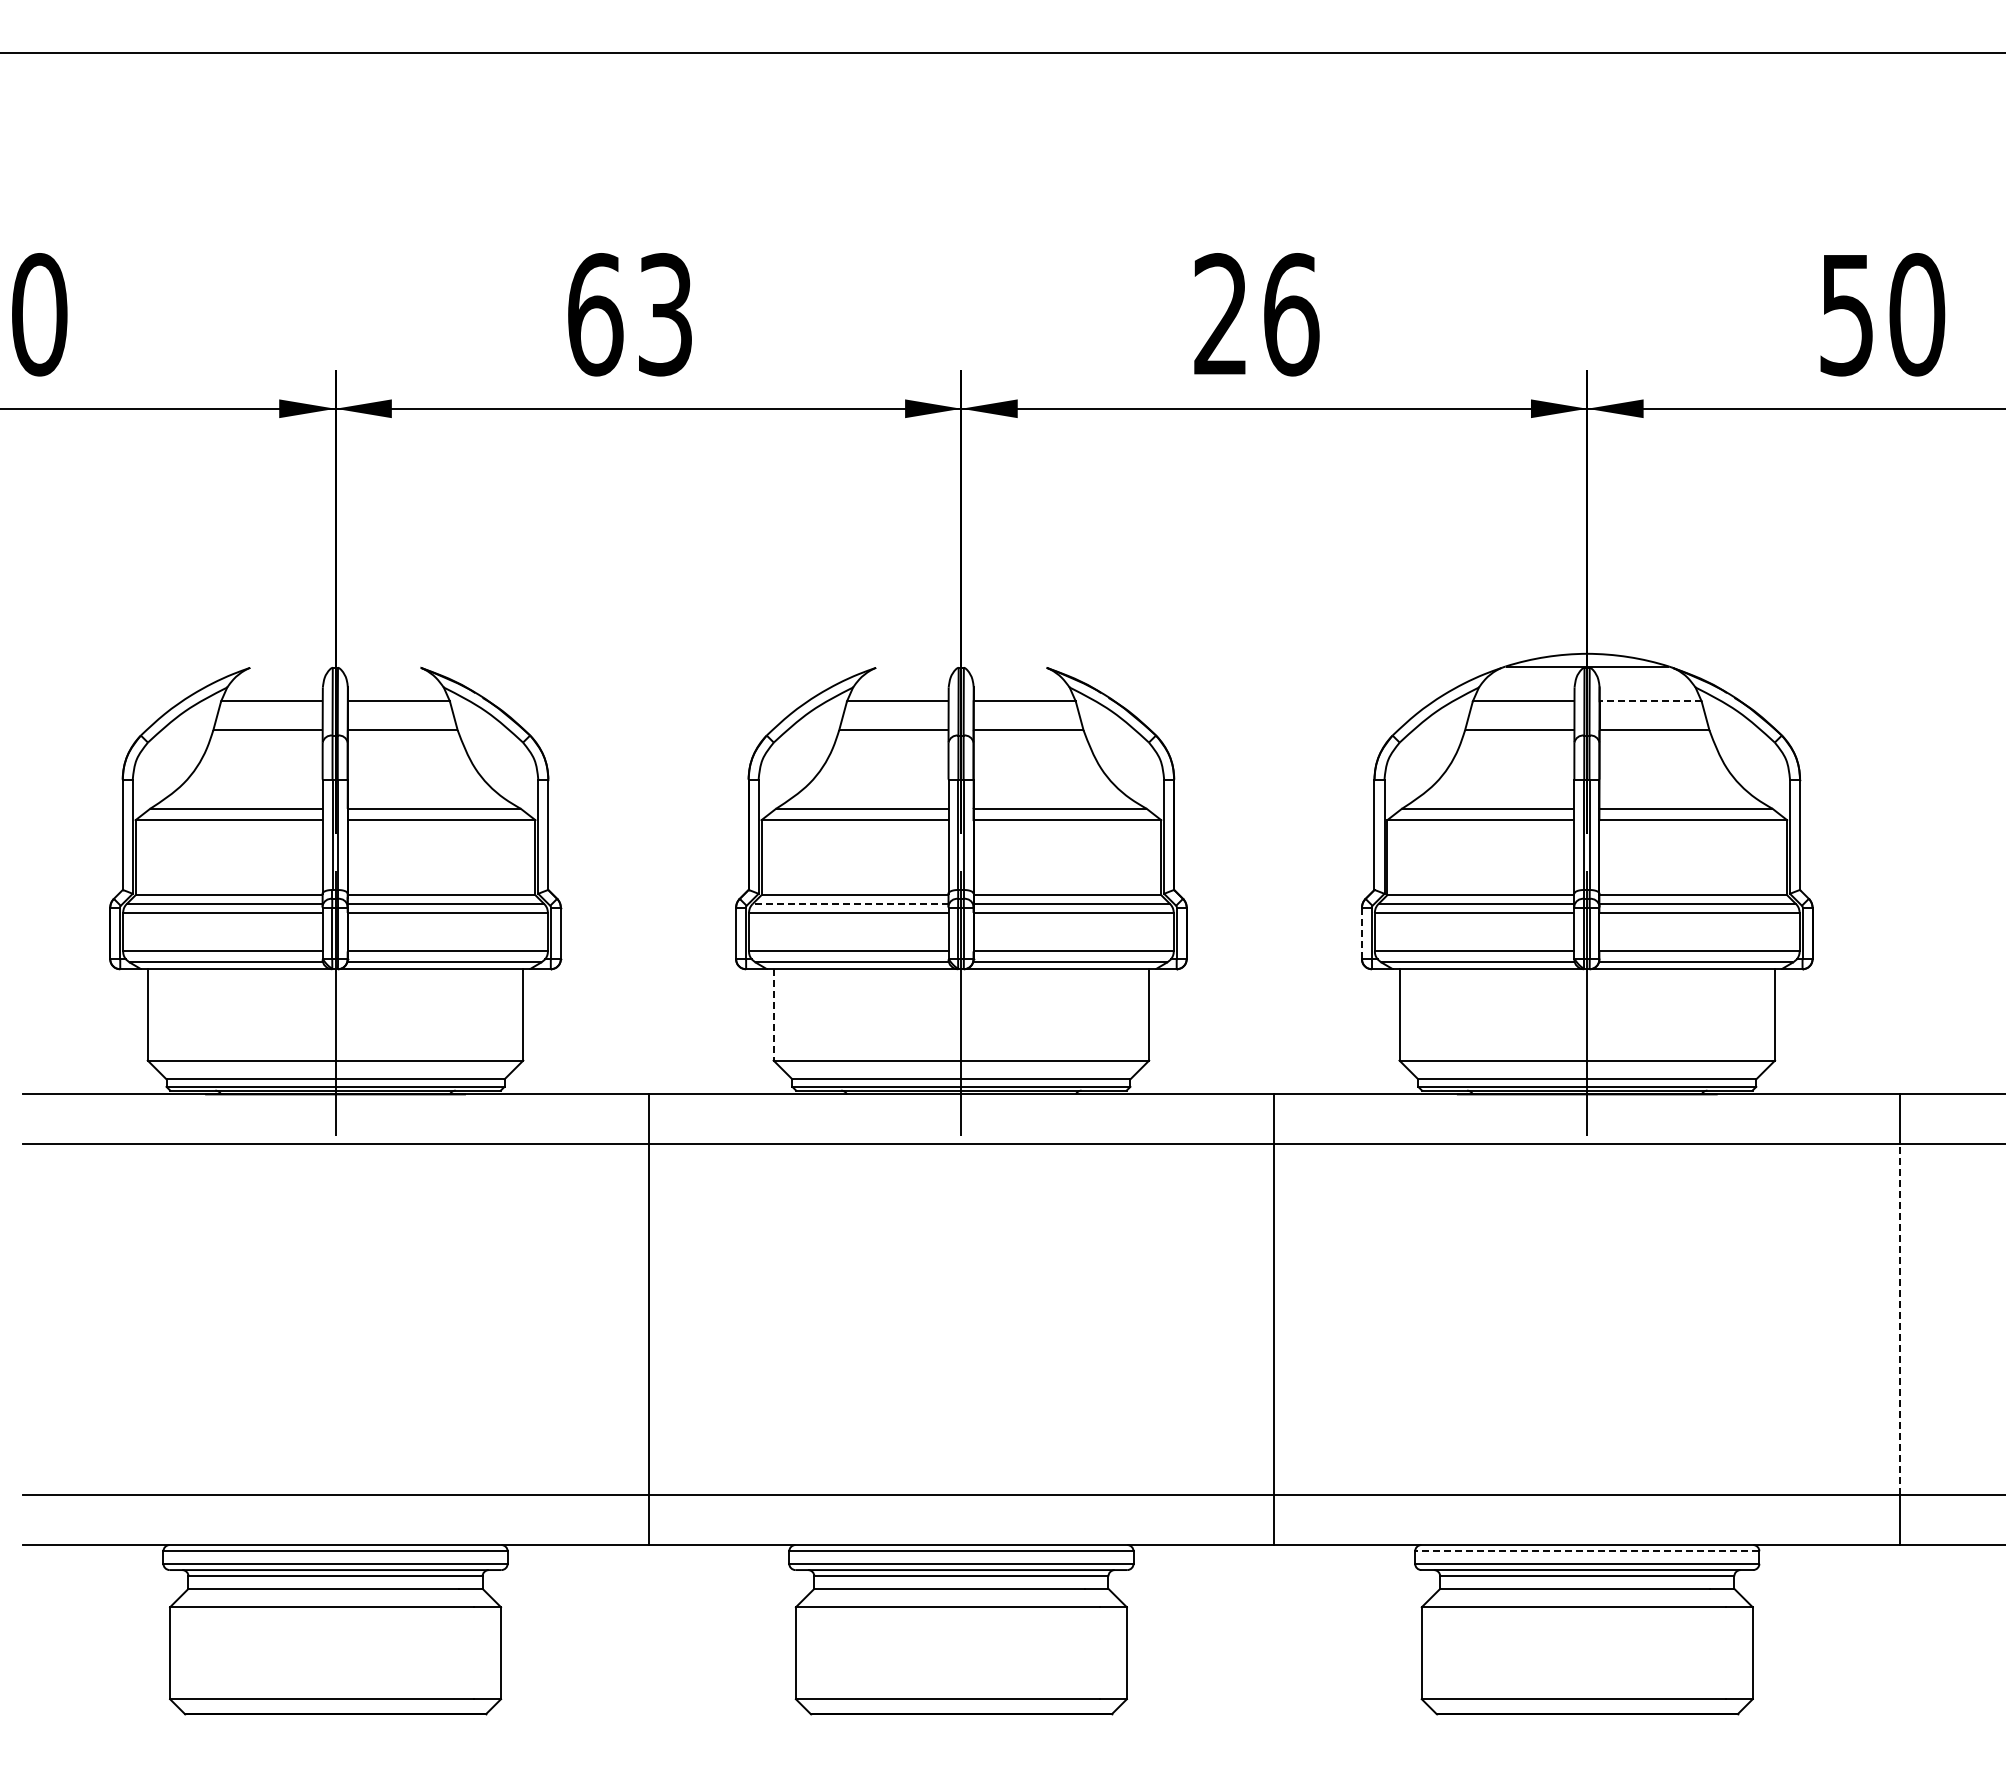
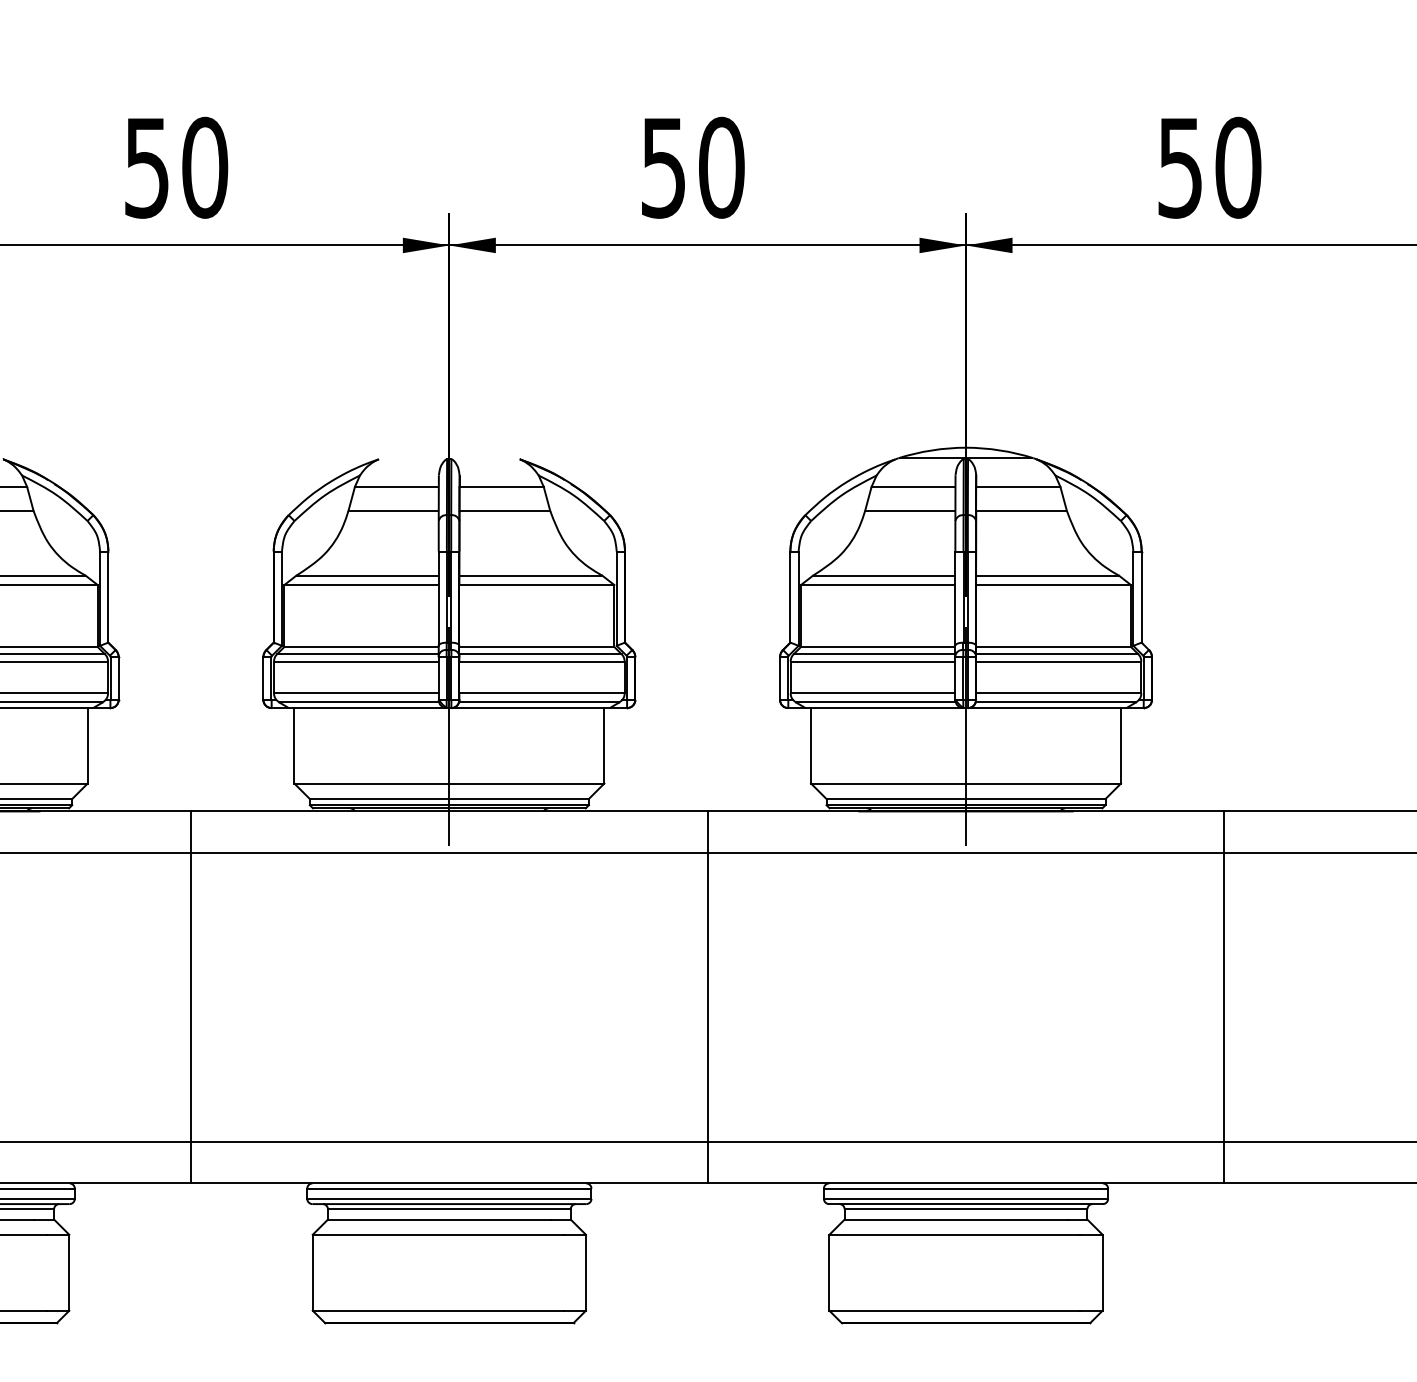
text: (630, 314) -> (176, 167), 63 -> 50
text: (1256, 314) -> (692, 167), 26 -> 50
line: (1650, 701) -> (1018, 487), dashed -> solid
line: (850, 904) -> (357, 654), dashed -> solid
line: (1361, 933) -> (779, 678), dashed -> solid
line: (773, 1014) -> (294, 745), dashed -> solid
line: (1900, 1319) -> (1224, 997), dashed -> solid
line: (1586, 1551) -> (965, 1188), dashed -> solid

